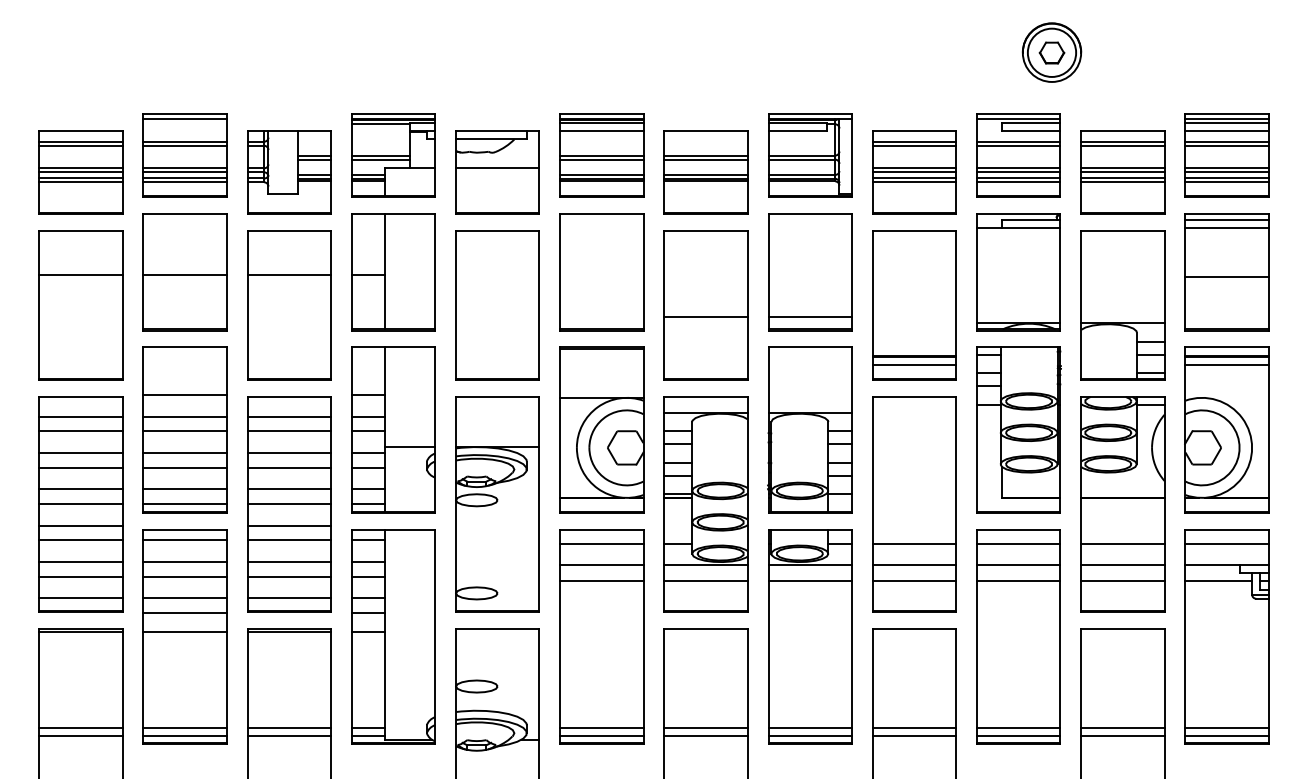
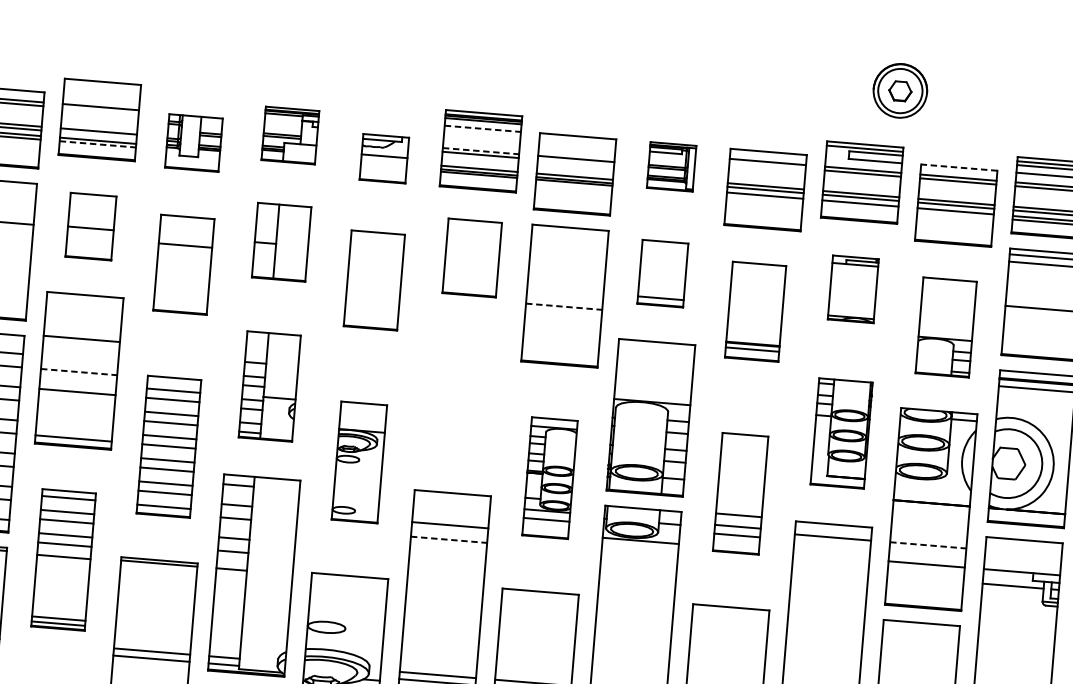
line: (184, 118) -> (102, 85), removed
line: (1122, 130) -> (958, 167), solid -> dashed
line: (601, 131) -> (482, 129), solid -> dashed
line: (184, 145) -> (100, 110), removed
line: (914, 145) -> (767, 165), removed
part: (393, 155) -> (290, 135), size x0.7
line: (601, 155) -> (480, 151), solid -> dashed
part: (810, 155) -> (671, 166), size x0.6
line: (705, 159) -> (575, 162), removed
line: (184, 172) -> (98, 135), removed
part: (289, 172) -> (194, 143), size x0.7
part: (497, 172) -> (384, 158), size x0.6
line: (185, 182) -> (98, 144), solid -> dashed
line: (914, 182) -> (764, 199), removed
line: (1018, 182) -> (859, 207), removed
line: (1122, 182) -> (955, 214), removed
part: (184, 272) -> (90, 226), size x0.6
part: (393, 272) -> (281, 242), size x0.7
part: (601, 272) -> (471, 258), size x0.7
part: (810, 272) -> (662, 273), size x0.6
part: (1018, 272) -> (853, 289), size x0.6
part: (289, 305) -> (184, 264), size x0.7
part: (497, 305) -> (374, 280), size x0.7
part: (914, 305) -> (755, 311), size x0.7
part: (1122, 305) -> (945, 327), size x0.7
line: (706, 317) -> (564, 307), solid -> dashed
line: (184, 416) -> (79, 358), removed
part: (393, 429) -> (269, 386), size x0.7
part: (601, 429) -> (460, 401), removed
part: (1018, 429) -> (841, 433), size x0.7
line: (185, 431) -> (79, 372), solid -> dashed
line: (184, 467) -> (75, 405), removed
line: (184, 489) -> (74, 425), removed
part: (289, 504) -> (169, 446), size x0.7
part: (497, 504) -> (359, 462), size x0.6
part: (705, 504) -> (549, 478), size x0.6
part: (914, 504) -> (740, 493), size x0.6
line: (601, 543) -> (451, 505), removed
line: (1122, 543) -> (927, 545), solid -> dashed
line: (1226, 543) -> (1023, 552), removed
line: (1018, 564) -> (831, 556), removed
line: (601, 580) -> (448, 539), solid -> dashed
line: (809, 580) -> (638, 555), removed
line: (1018, 580) -> (830, 571), removed
line: (1122, 580) -> (925, 578), removed
part: (184, 636) -> (63, 559), size x0.7

